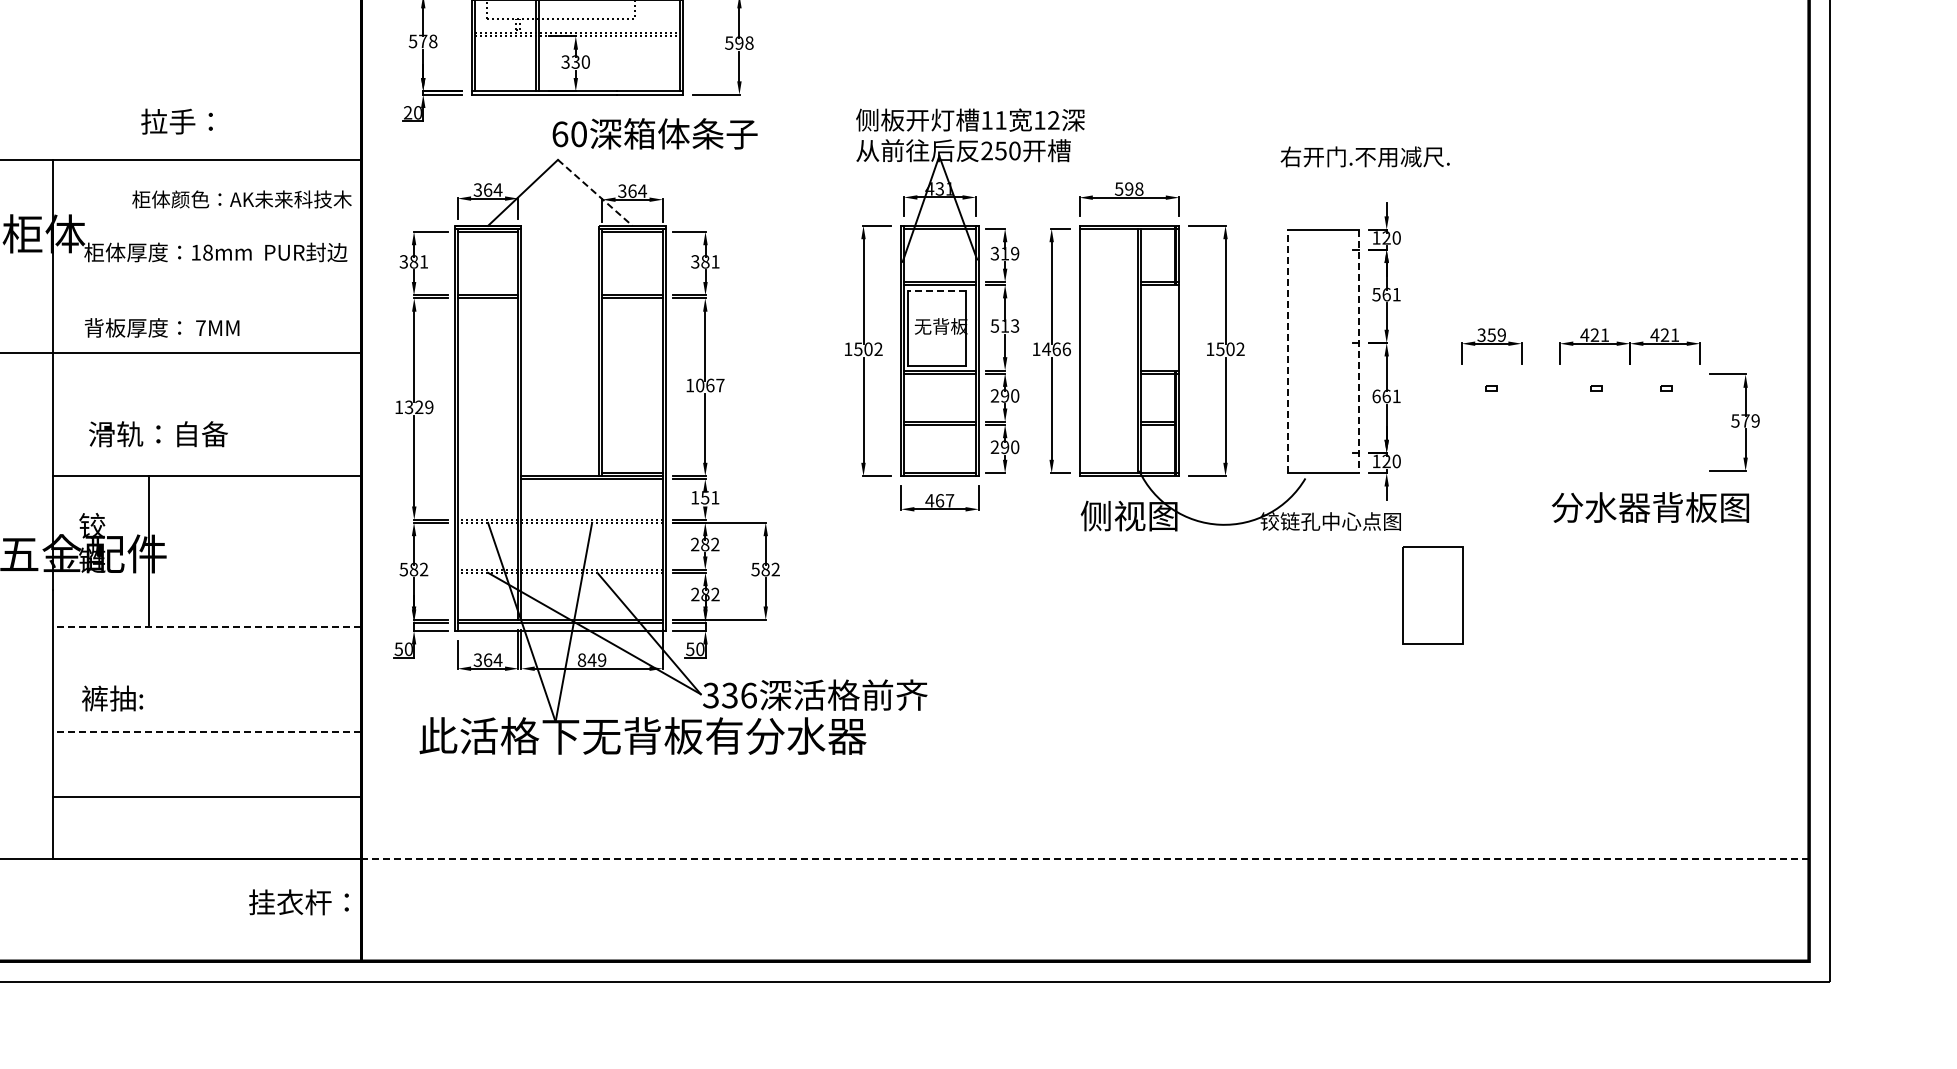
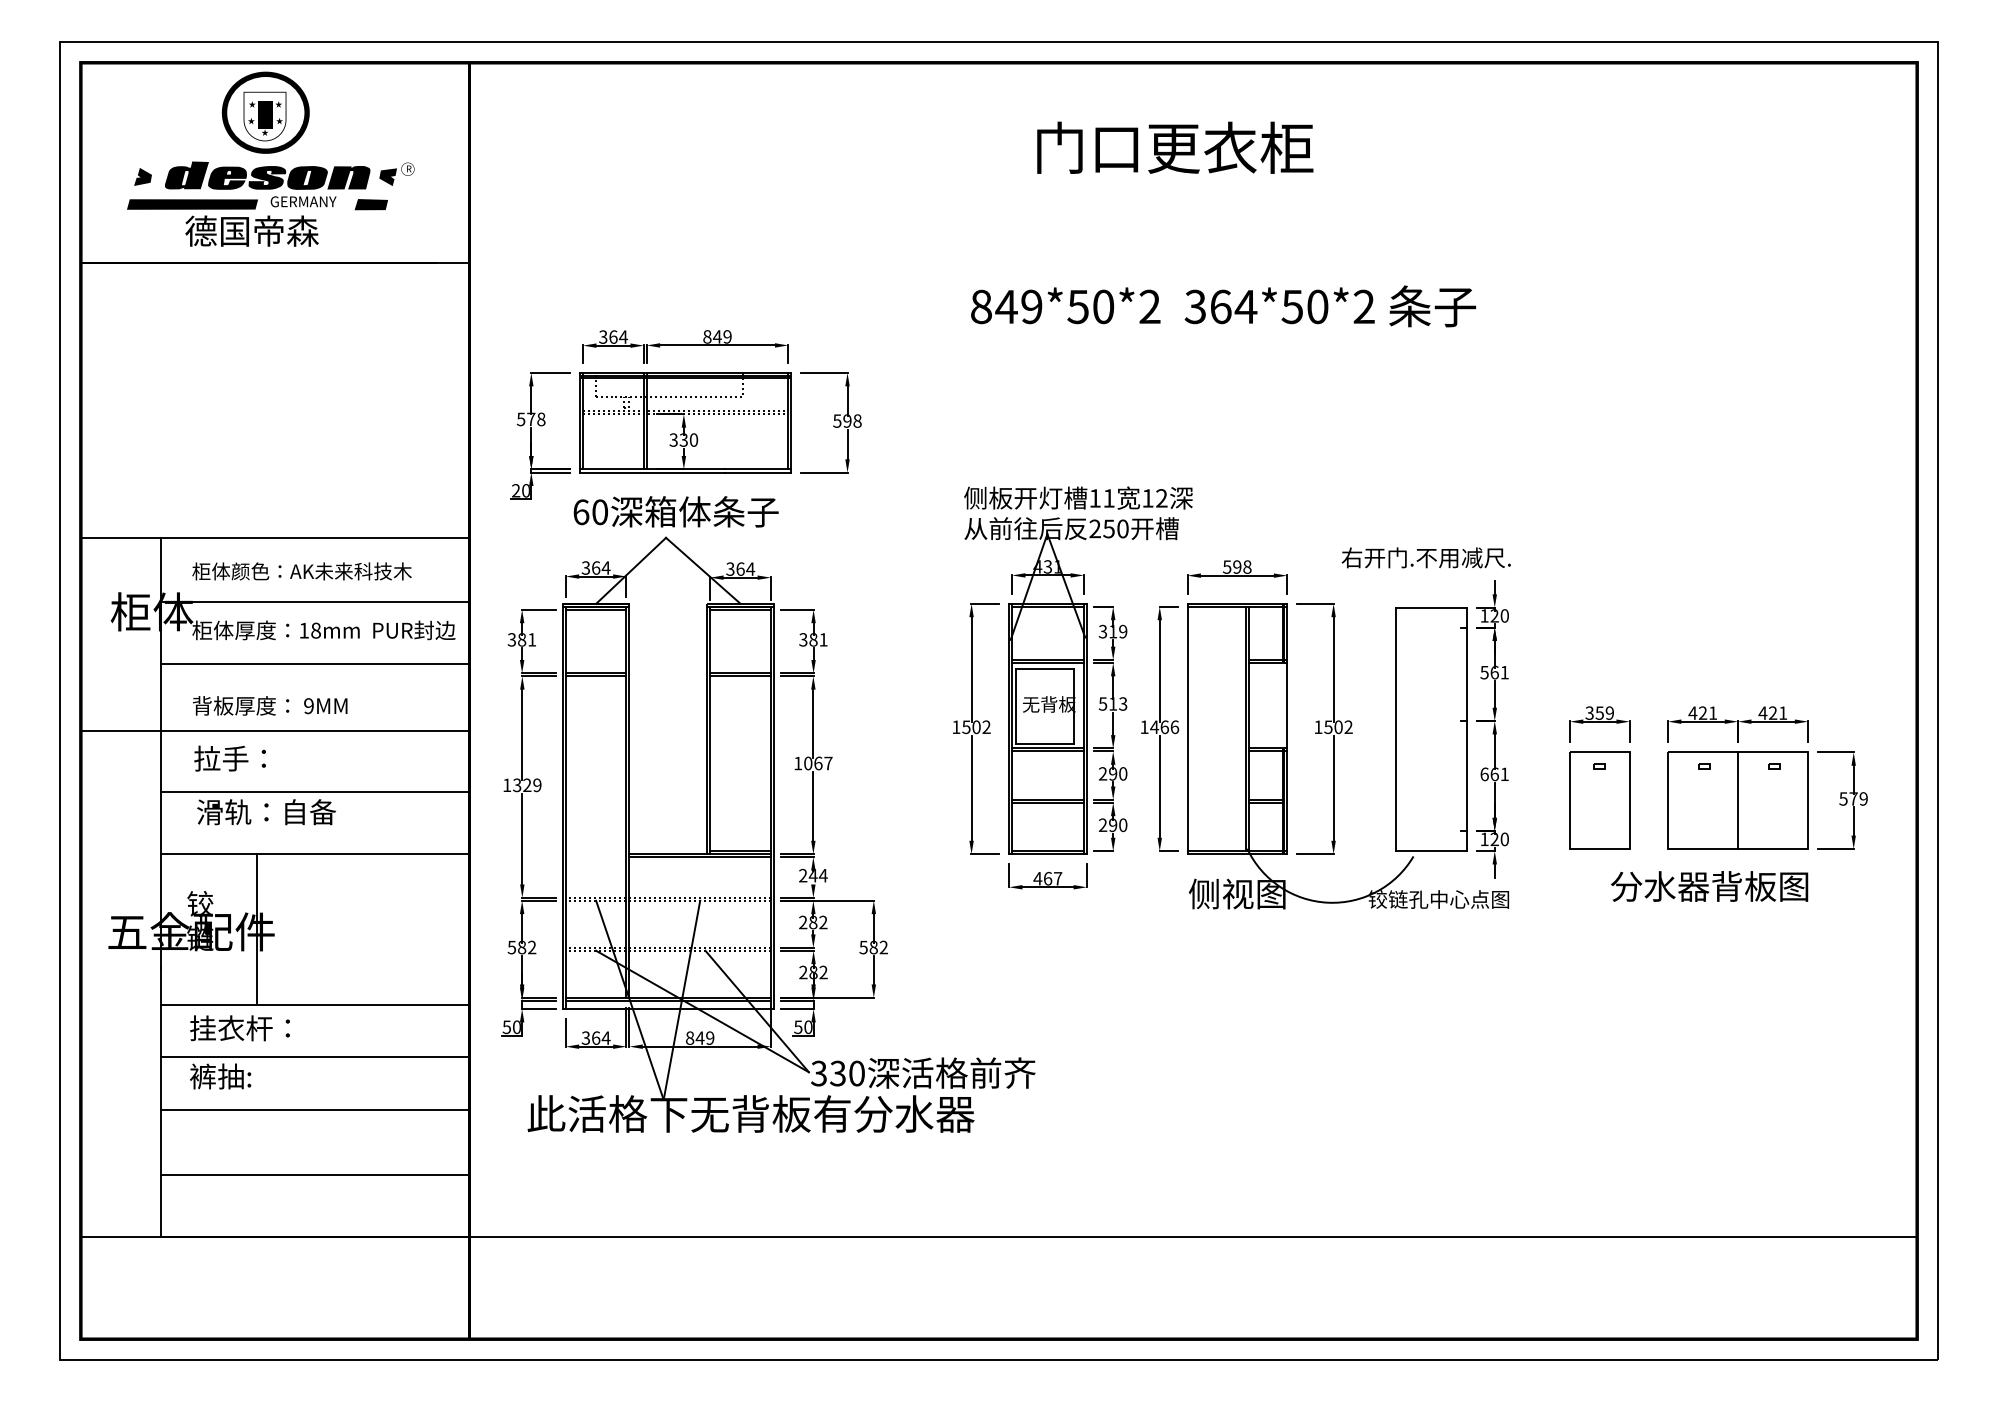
text: (176, 121) -> (229, 758), moved
text: (654, 133) -> (675, 511), moved
text: (1364, 156) -> (1425, 557), moved
line: (595, 192) -> (703, 570), dashed -> solid
text: (241, 199) -> (301, 571), moved
line: (206, 223) -> (314, 601), added
line: (206, 285) -> (314, 663), added
line: (936, 291) -> (1044, 669), dashed -> solid
text: (200, 328) -> (308, 706), 7MM -> 9MM
line: (1287, 351) -> (1395, 729), dashed -> solid
line: (1358, 351) -> (1466, 729), dashed -> solid
line: (206, 413) -> (314, 791), added
part: (1629, 422) -> (1737, 800), added
text: (705, 497) -> (813, 875), 151 -> 244
text: (1650, 507) -> (1709, 886), moved
part: (1432, 595) -> (1599, 800), moved
line: (206, 627) -> (314, 1005), dashed -> solid
line: (206, 679) -> (314, 1057), added
text: (749, 695) -> (857, 1073), 336 -> 330
line: (206, 732) -> (314, 1110), dashed -> solid
line: (1085, 858) -> (1193, 1236), dashed -> solid
text: (298, 902) -> (239, 1028), moved

